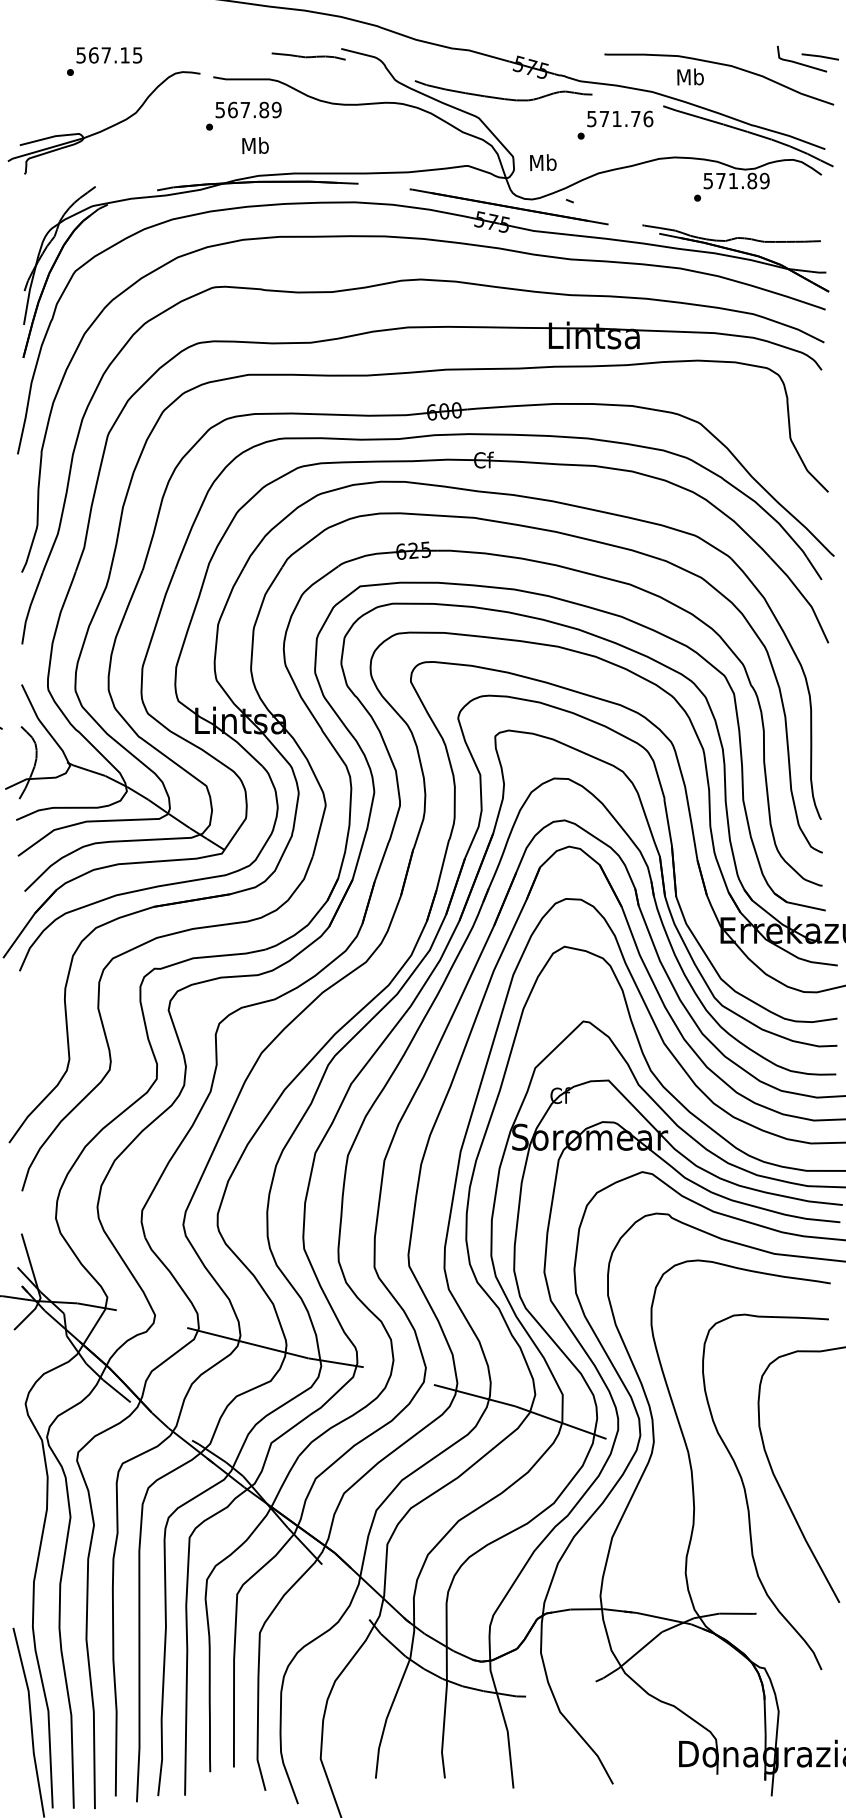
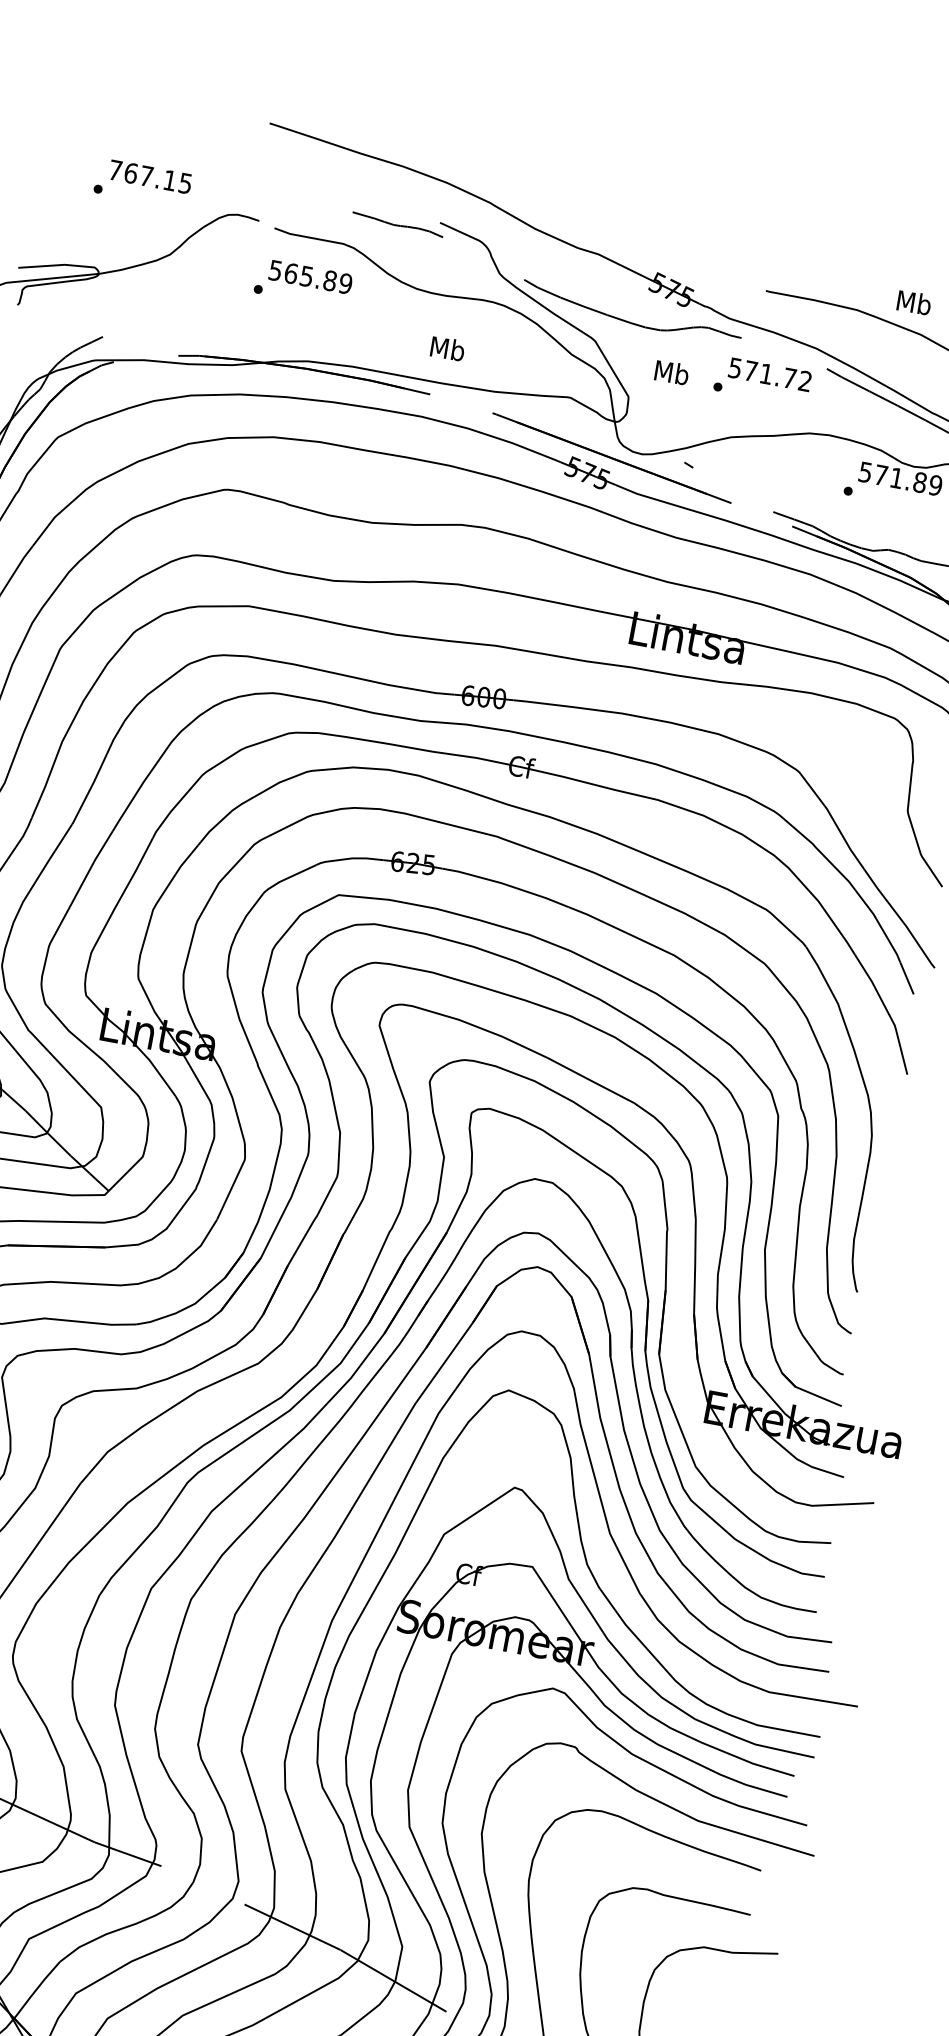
text: (80, 55) -> (114, 170), 567.15 -> 767.15
text: (690, 76) -> (914, 302), moved
text: (244, 110) -> (305, 276), 567.89 -> 565.89
text: (648, 118) -> (805, 380), 571.76 -> 571.72
text: (255, 145) -> (447, 348), moved
text: (543, 162) -> (672, 372), moved

